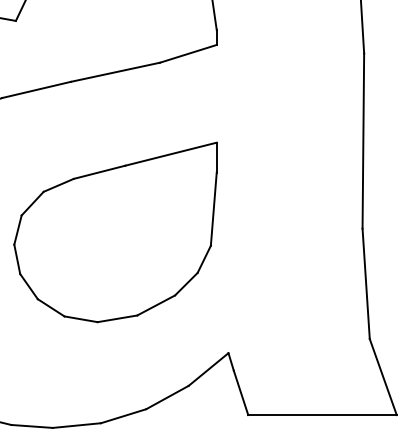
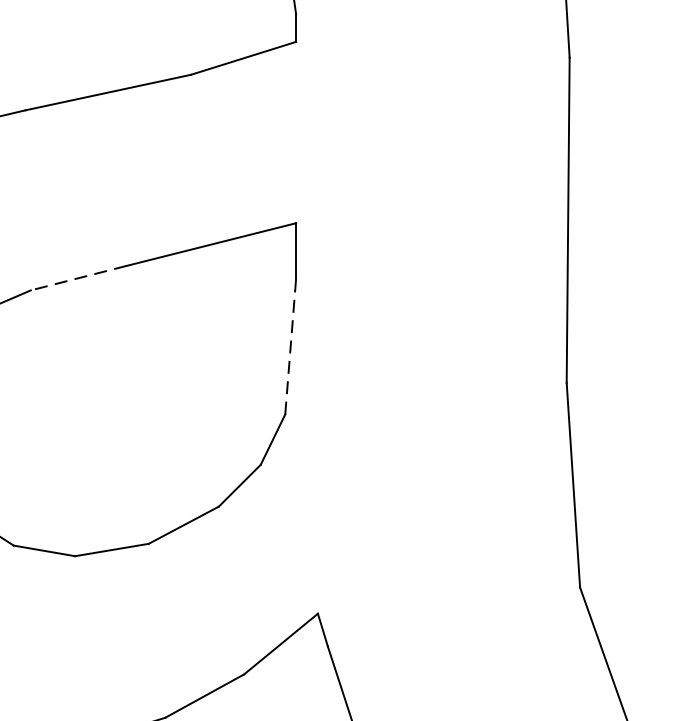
line: (99, 172) -> (78, 278), solid -> dashed
line: (213, 209) -> (290, 347), solid -> dashed

